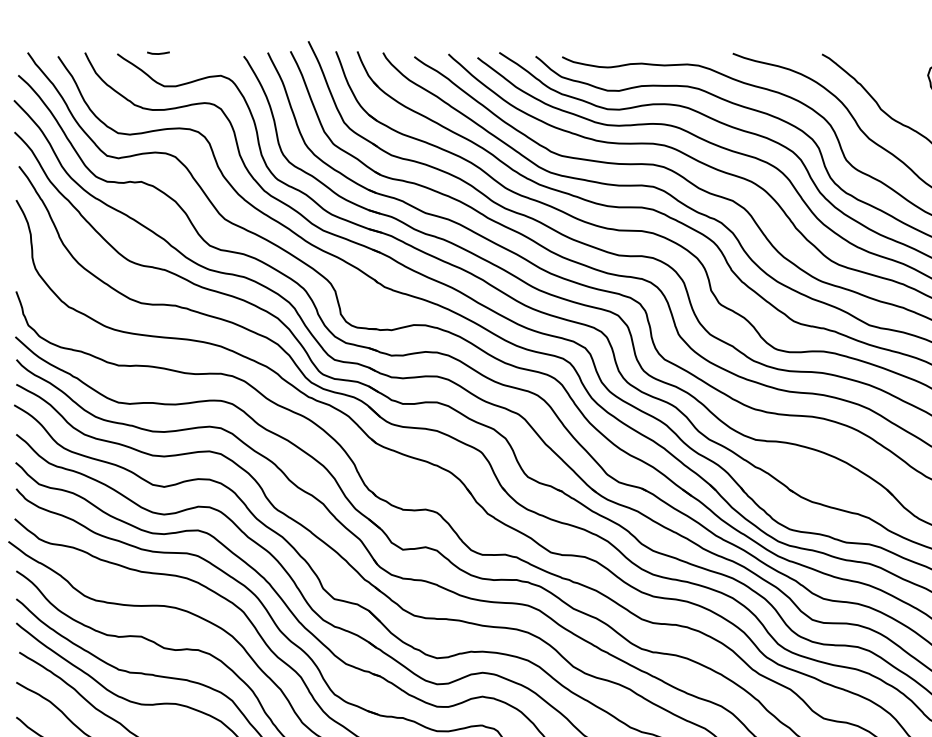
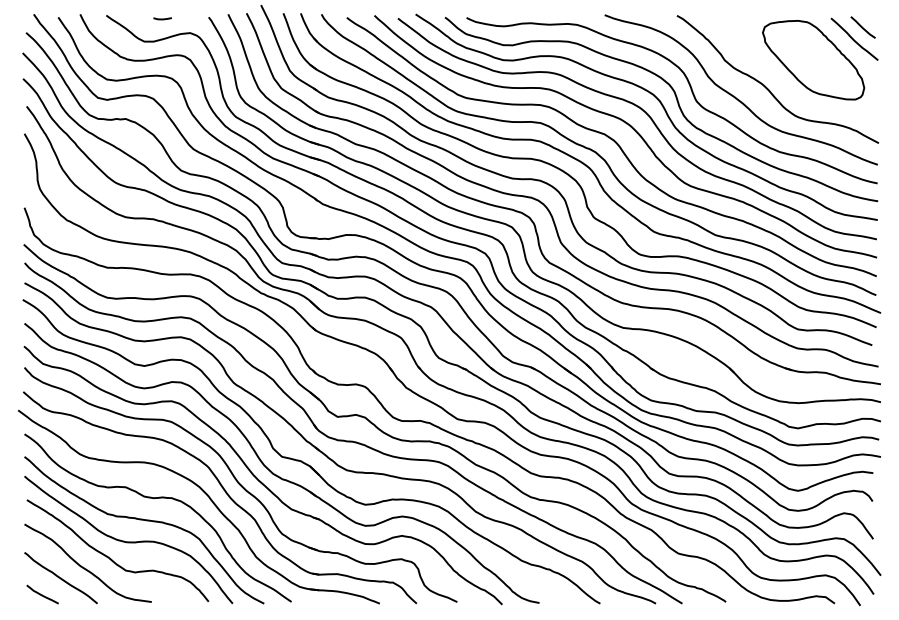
line: (158, 52) -> (162, 18), moved

